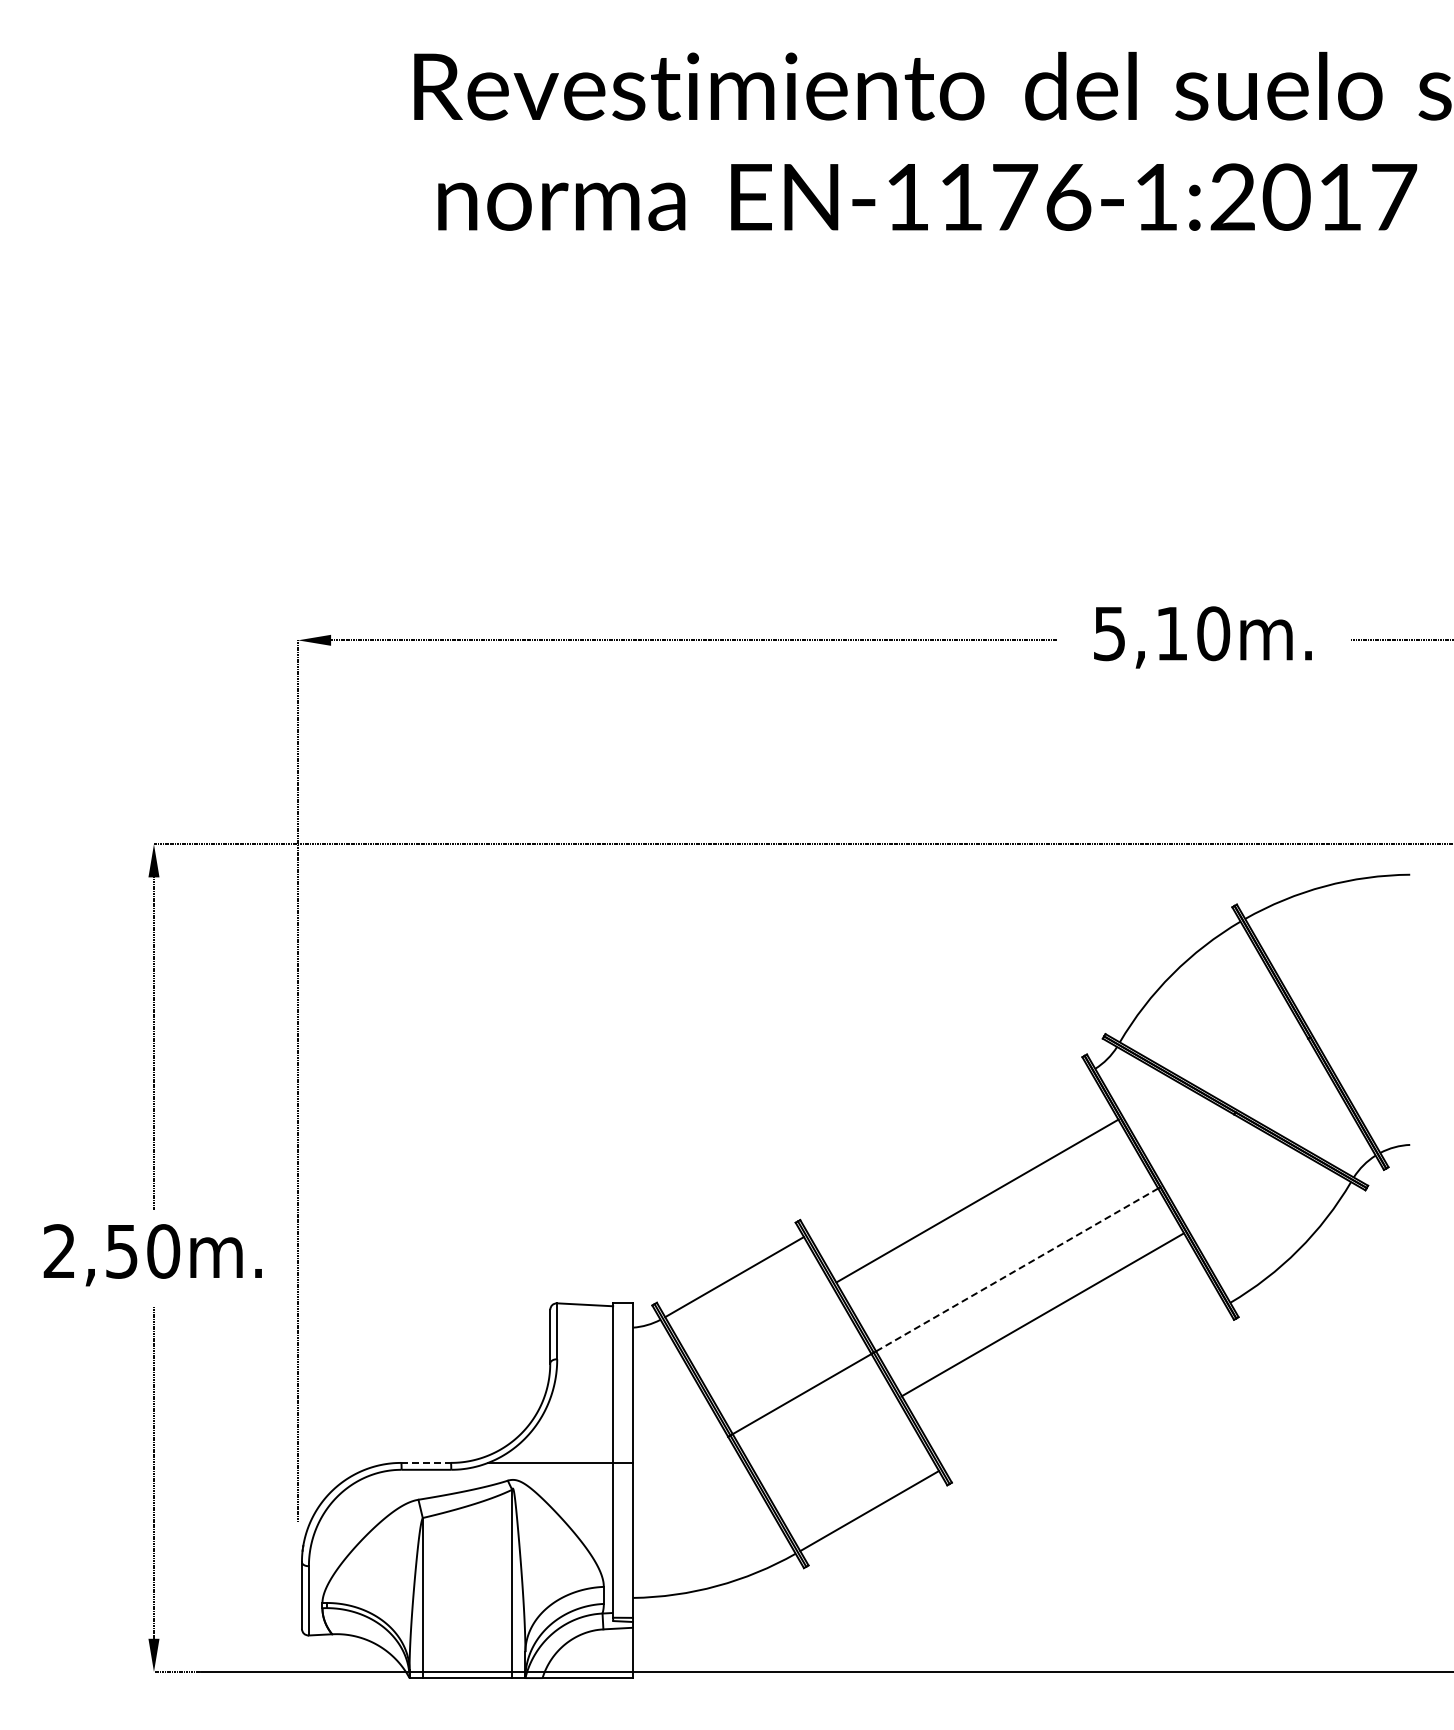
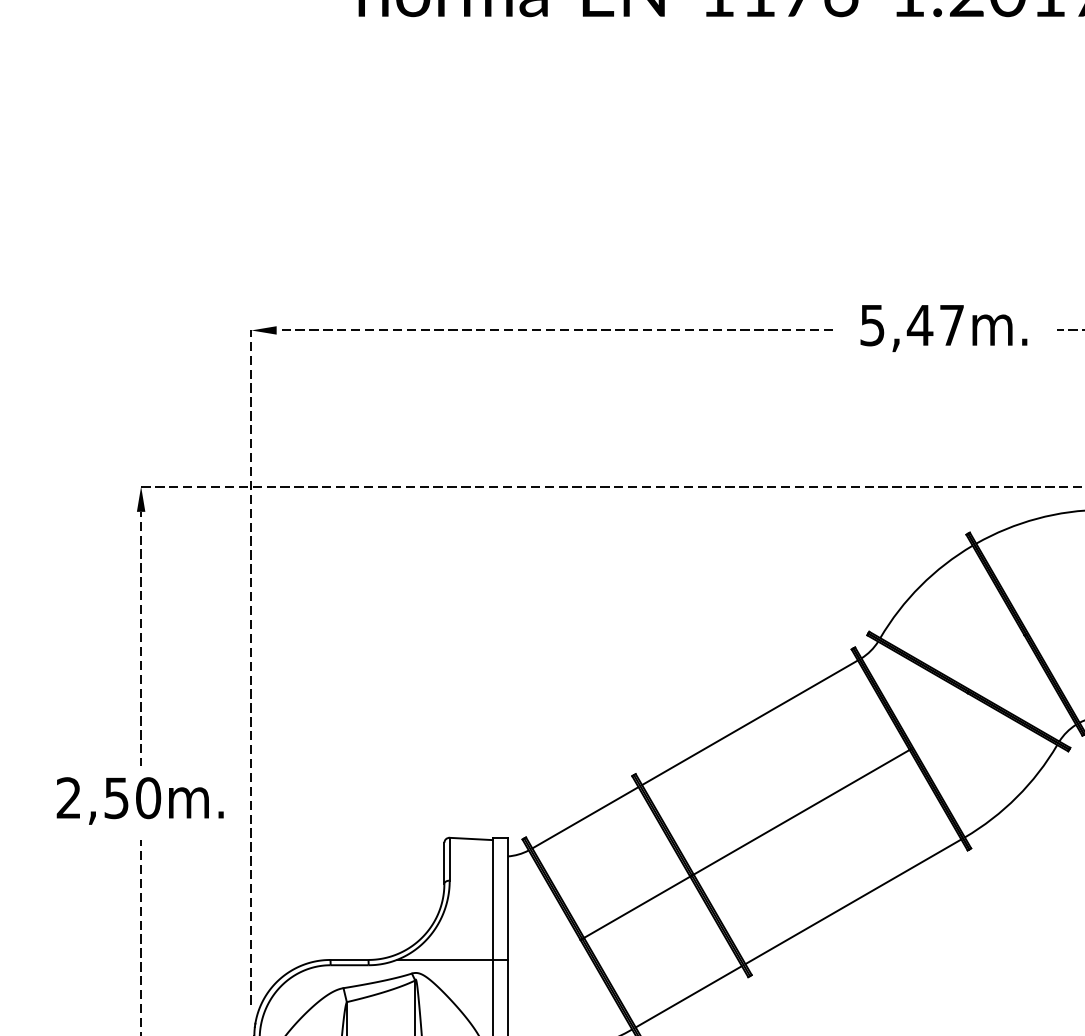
text: (1192, 633) -> (935, 325), 5,10m. -> 5,47m.
line: (977, 1200) -> (749, 722), moved
line: (1017, 1269) -> (801, 811), dashed -> solid
line: (1042, 1314) -> (853, 901), moved
line: (426, 1462) -> (349, 959), dashed -> solid

